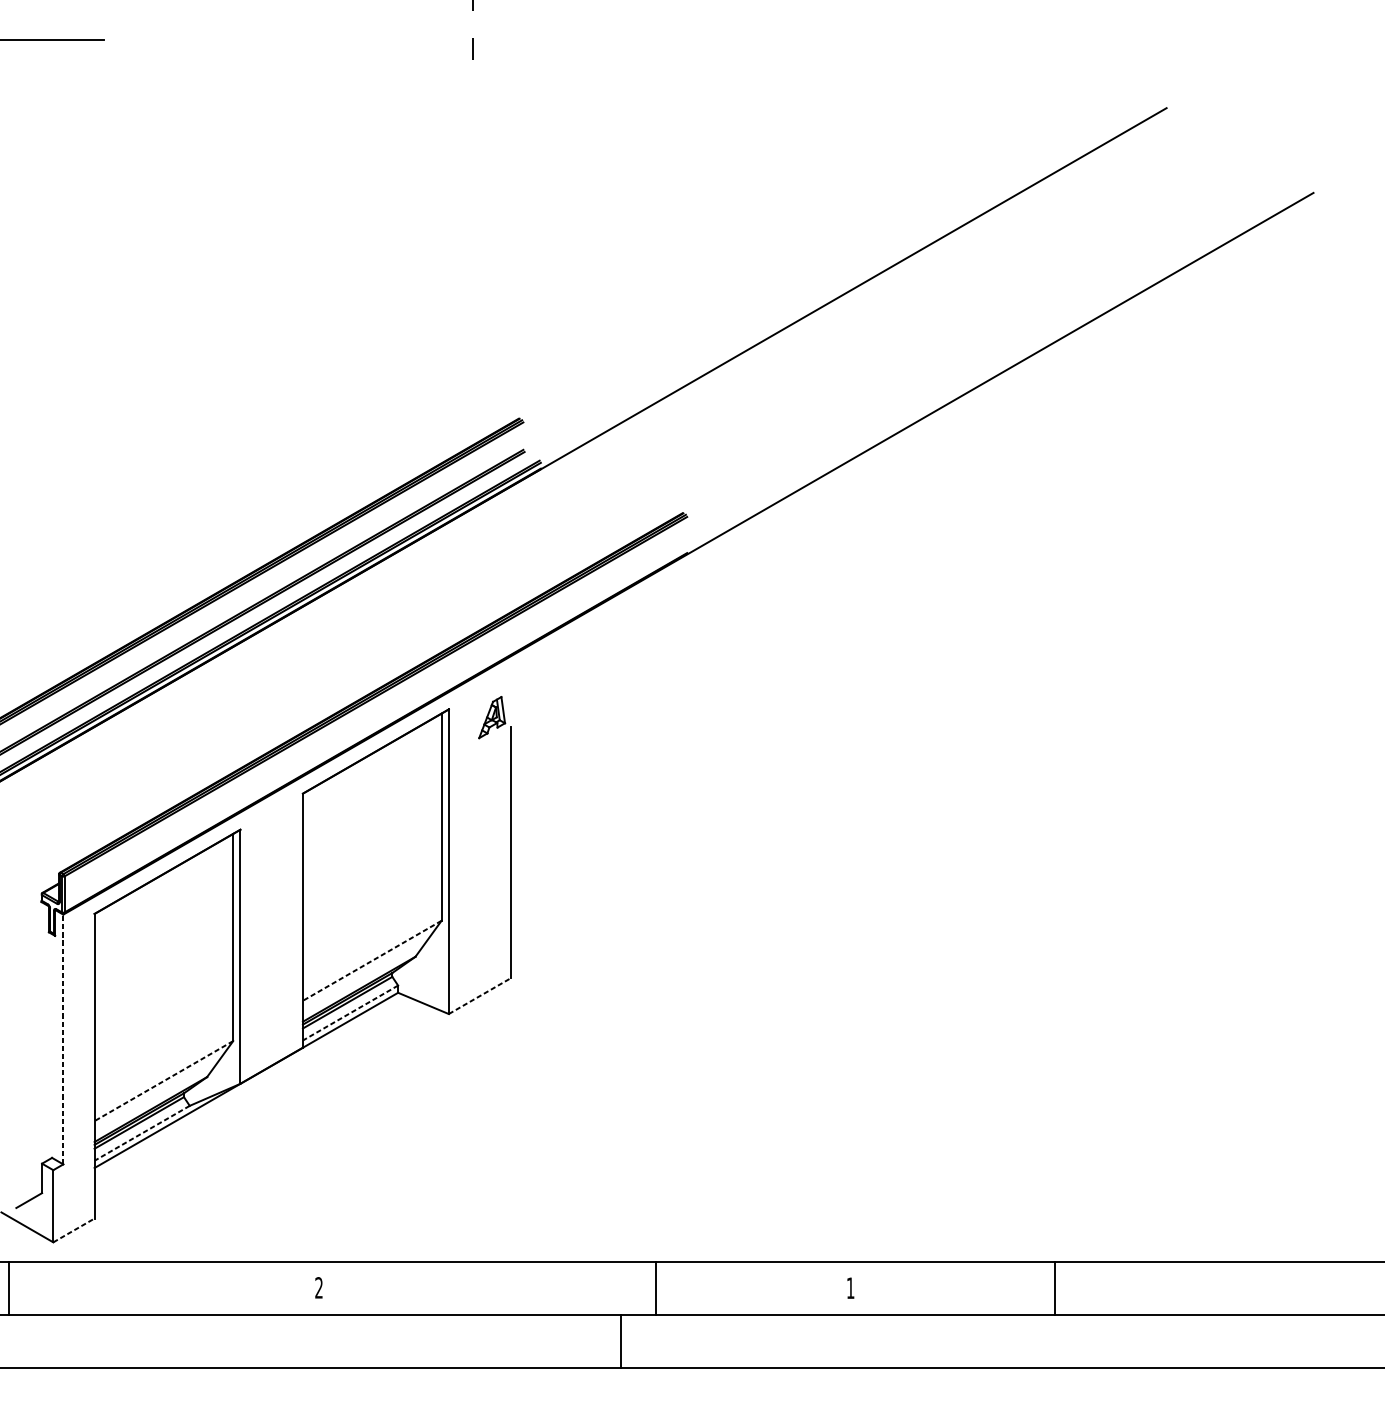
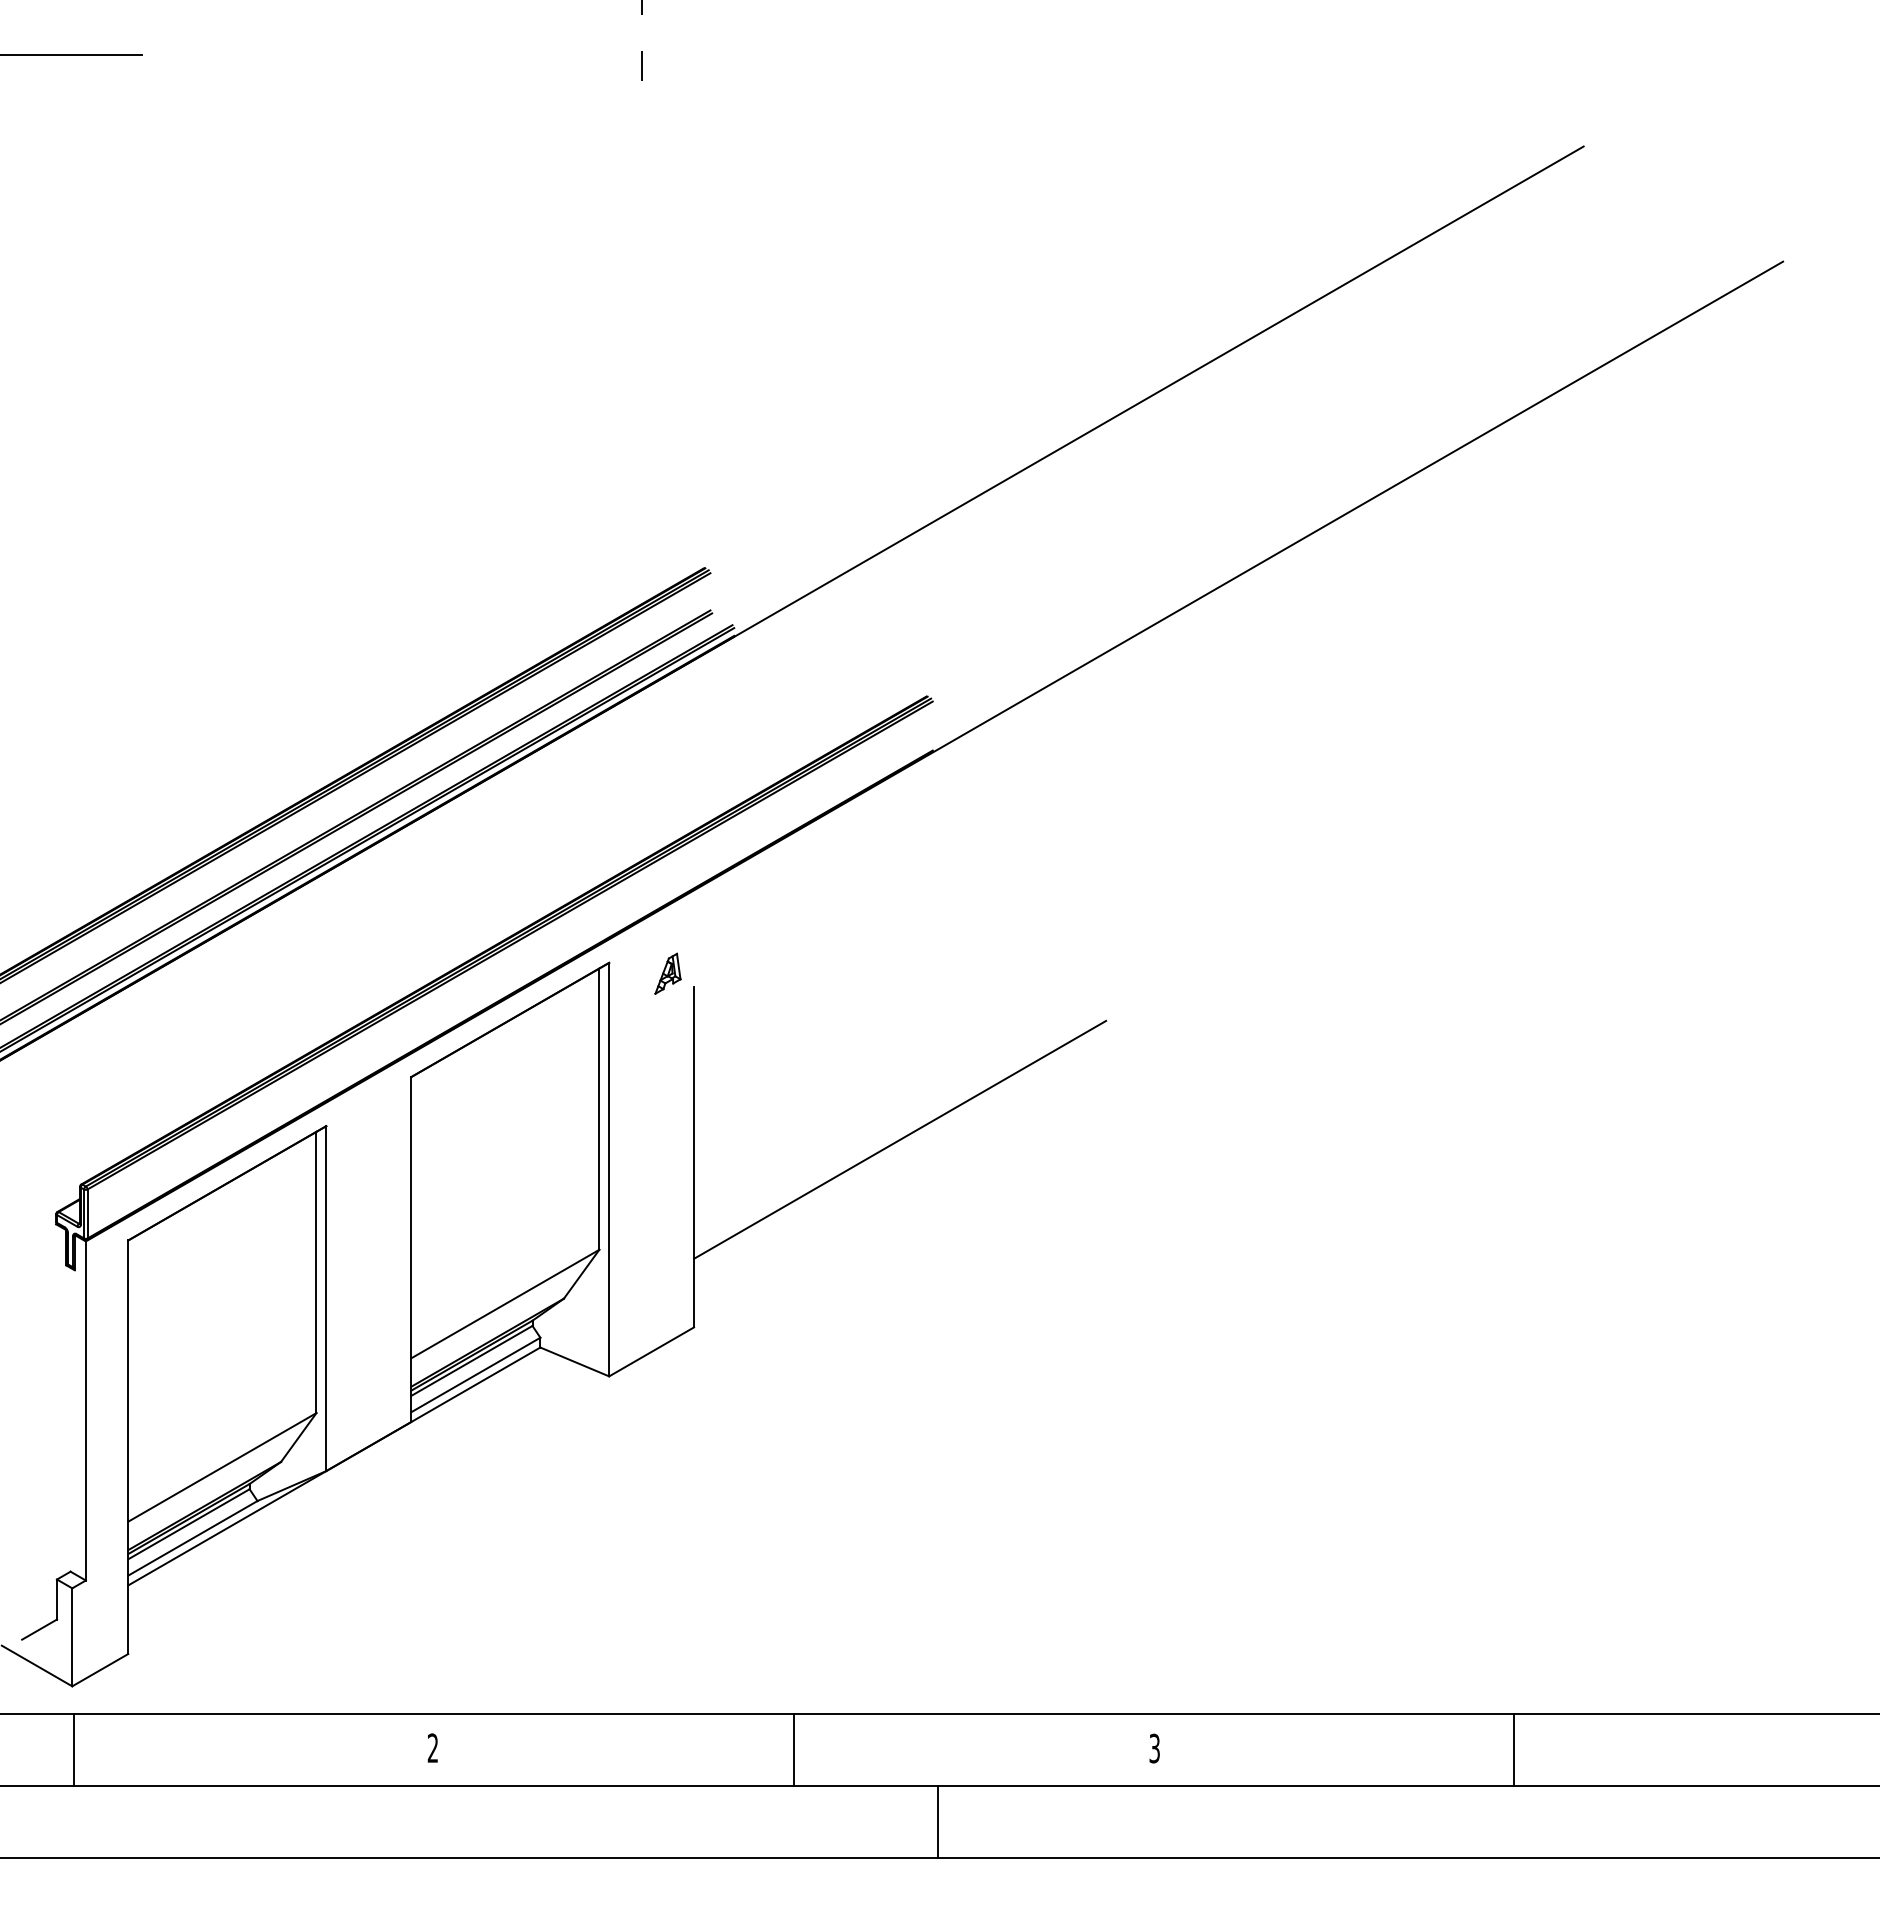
part: (491, 717) -> (667, 973), size x0.71
line: (663, 839) -> (900, 1139), added
line: (372, 961) -> (505, 1304), dashed -> solid
line: (479, 995) -> (651, 1351), dashed -> solid
line: (350, 1013) -> (475, 1375), dashed -> solid
line: (63, 1039) -> (85, 1410), dashed -> solid
line: (163, 1081) -> (222, 1467), dashed -> solid
line: (141, 1133) -> (192, 1538), dashed -> solid
line: (74, 1229) -> (100, 1669), dashed -> solid
line: (9, 1288) -> (74, 1749), moved
line: (656, 1288) -> (794, 1749), moved
text: (850, 1288) -> (1154, 1748), 1 -> 3
line: (1055, 1288) -> (1514, 1749), moved
line: (621, 1341) -> (938, 1821), moved

